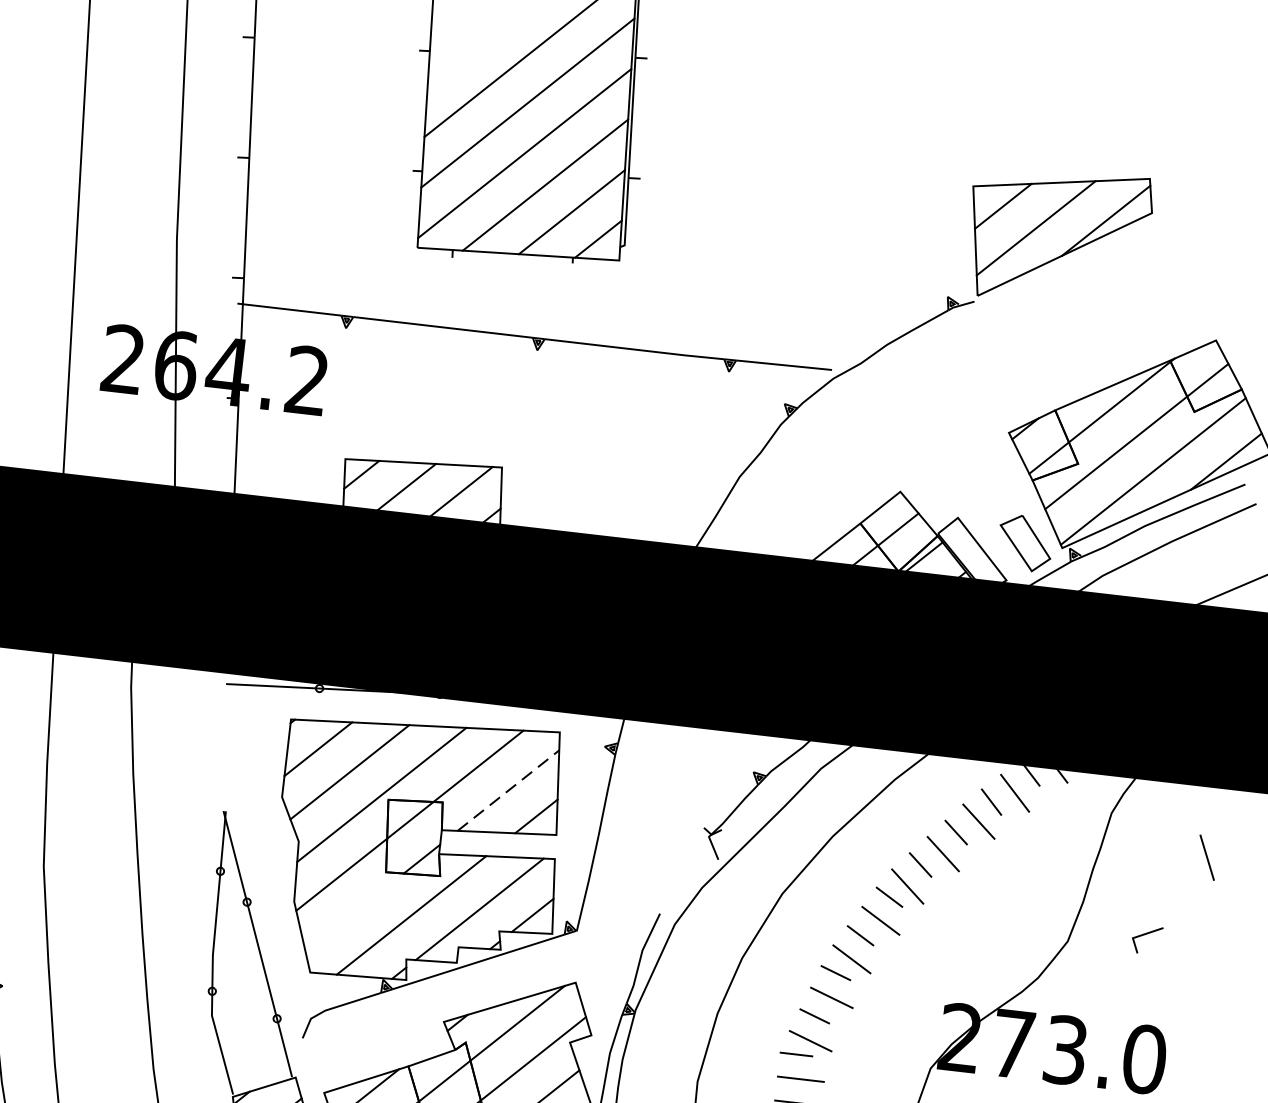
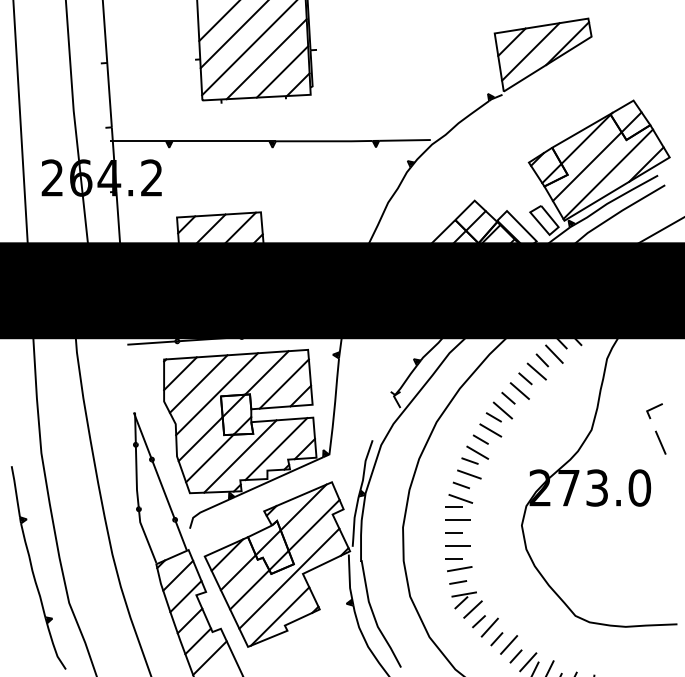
line: (508, 791) -> (284, 384), dashed -> solid
line: (1206, 857) -> (660, 442), moved
line: (353, 912) -> (209, 458), added
line: (1145, 936) -> (653, 409), moved

